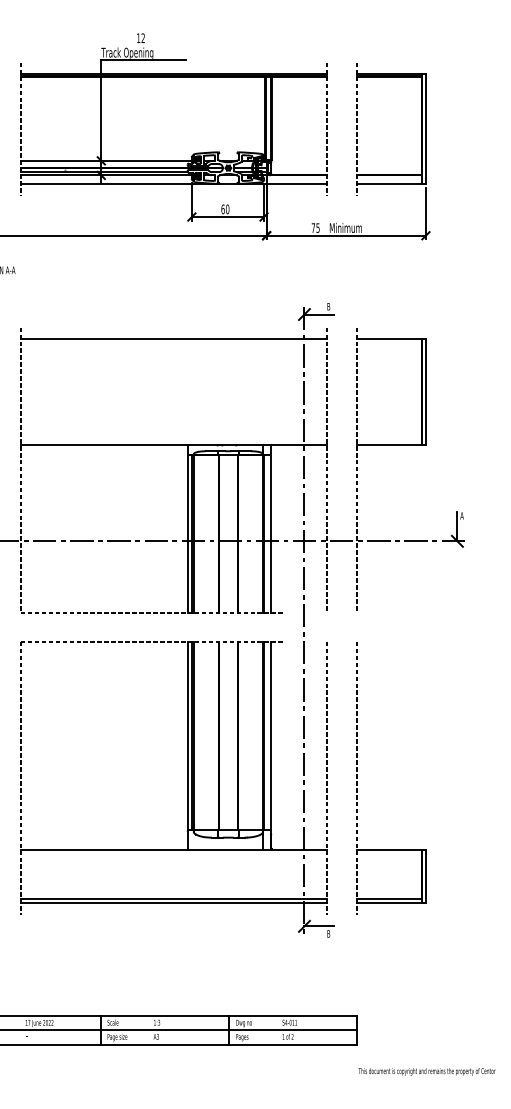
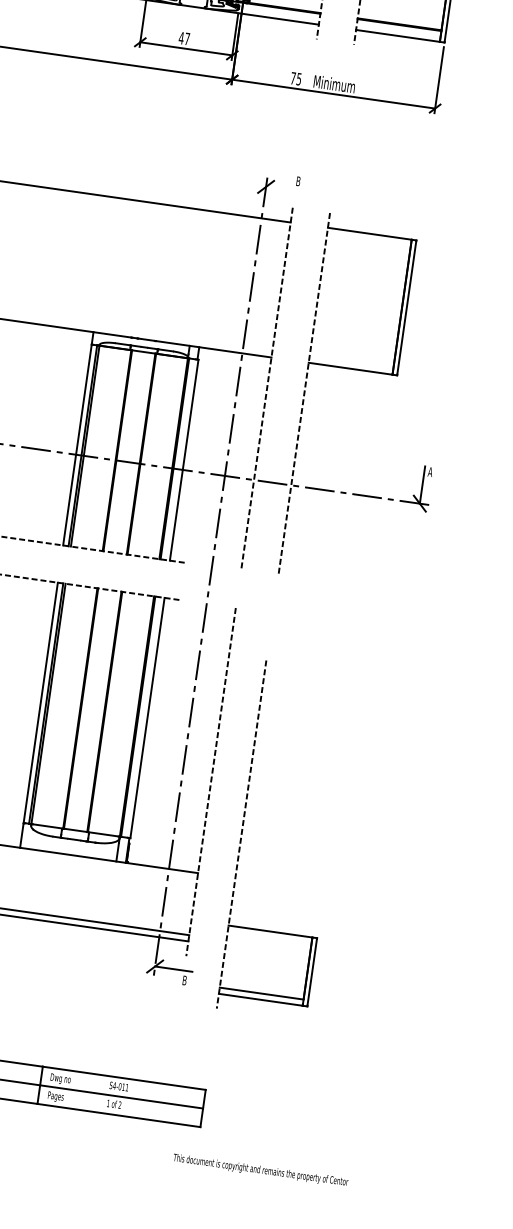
text: (225, 209) -> (184, 38), 60 -> 47
line: (318, 314) -> (283, 189), removed
part: (357, 778) -> (242, 834), moved
text: (426, 1071) -> (260, 1170), moved

